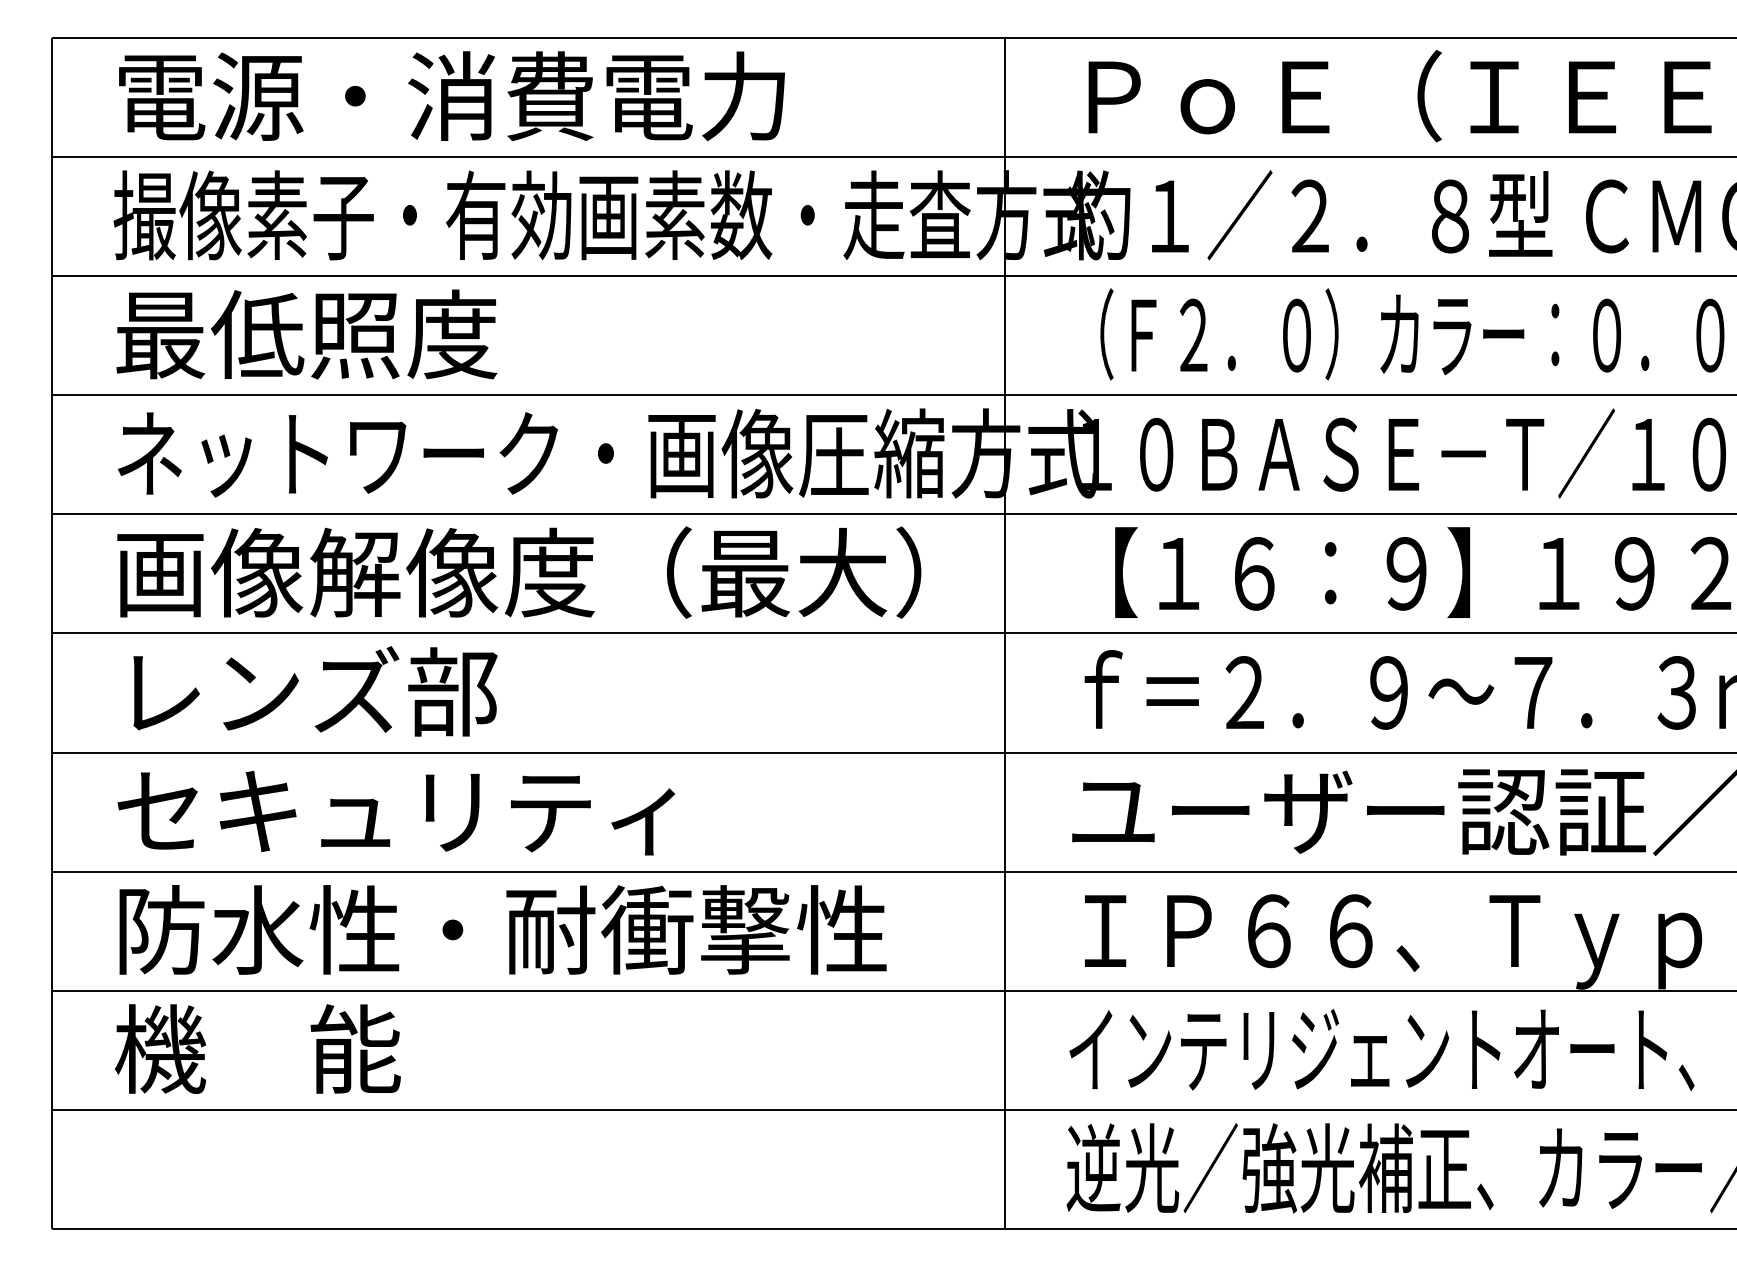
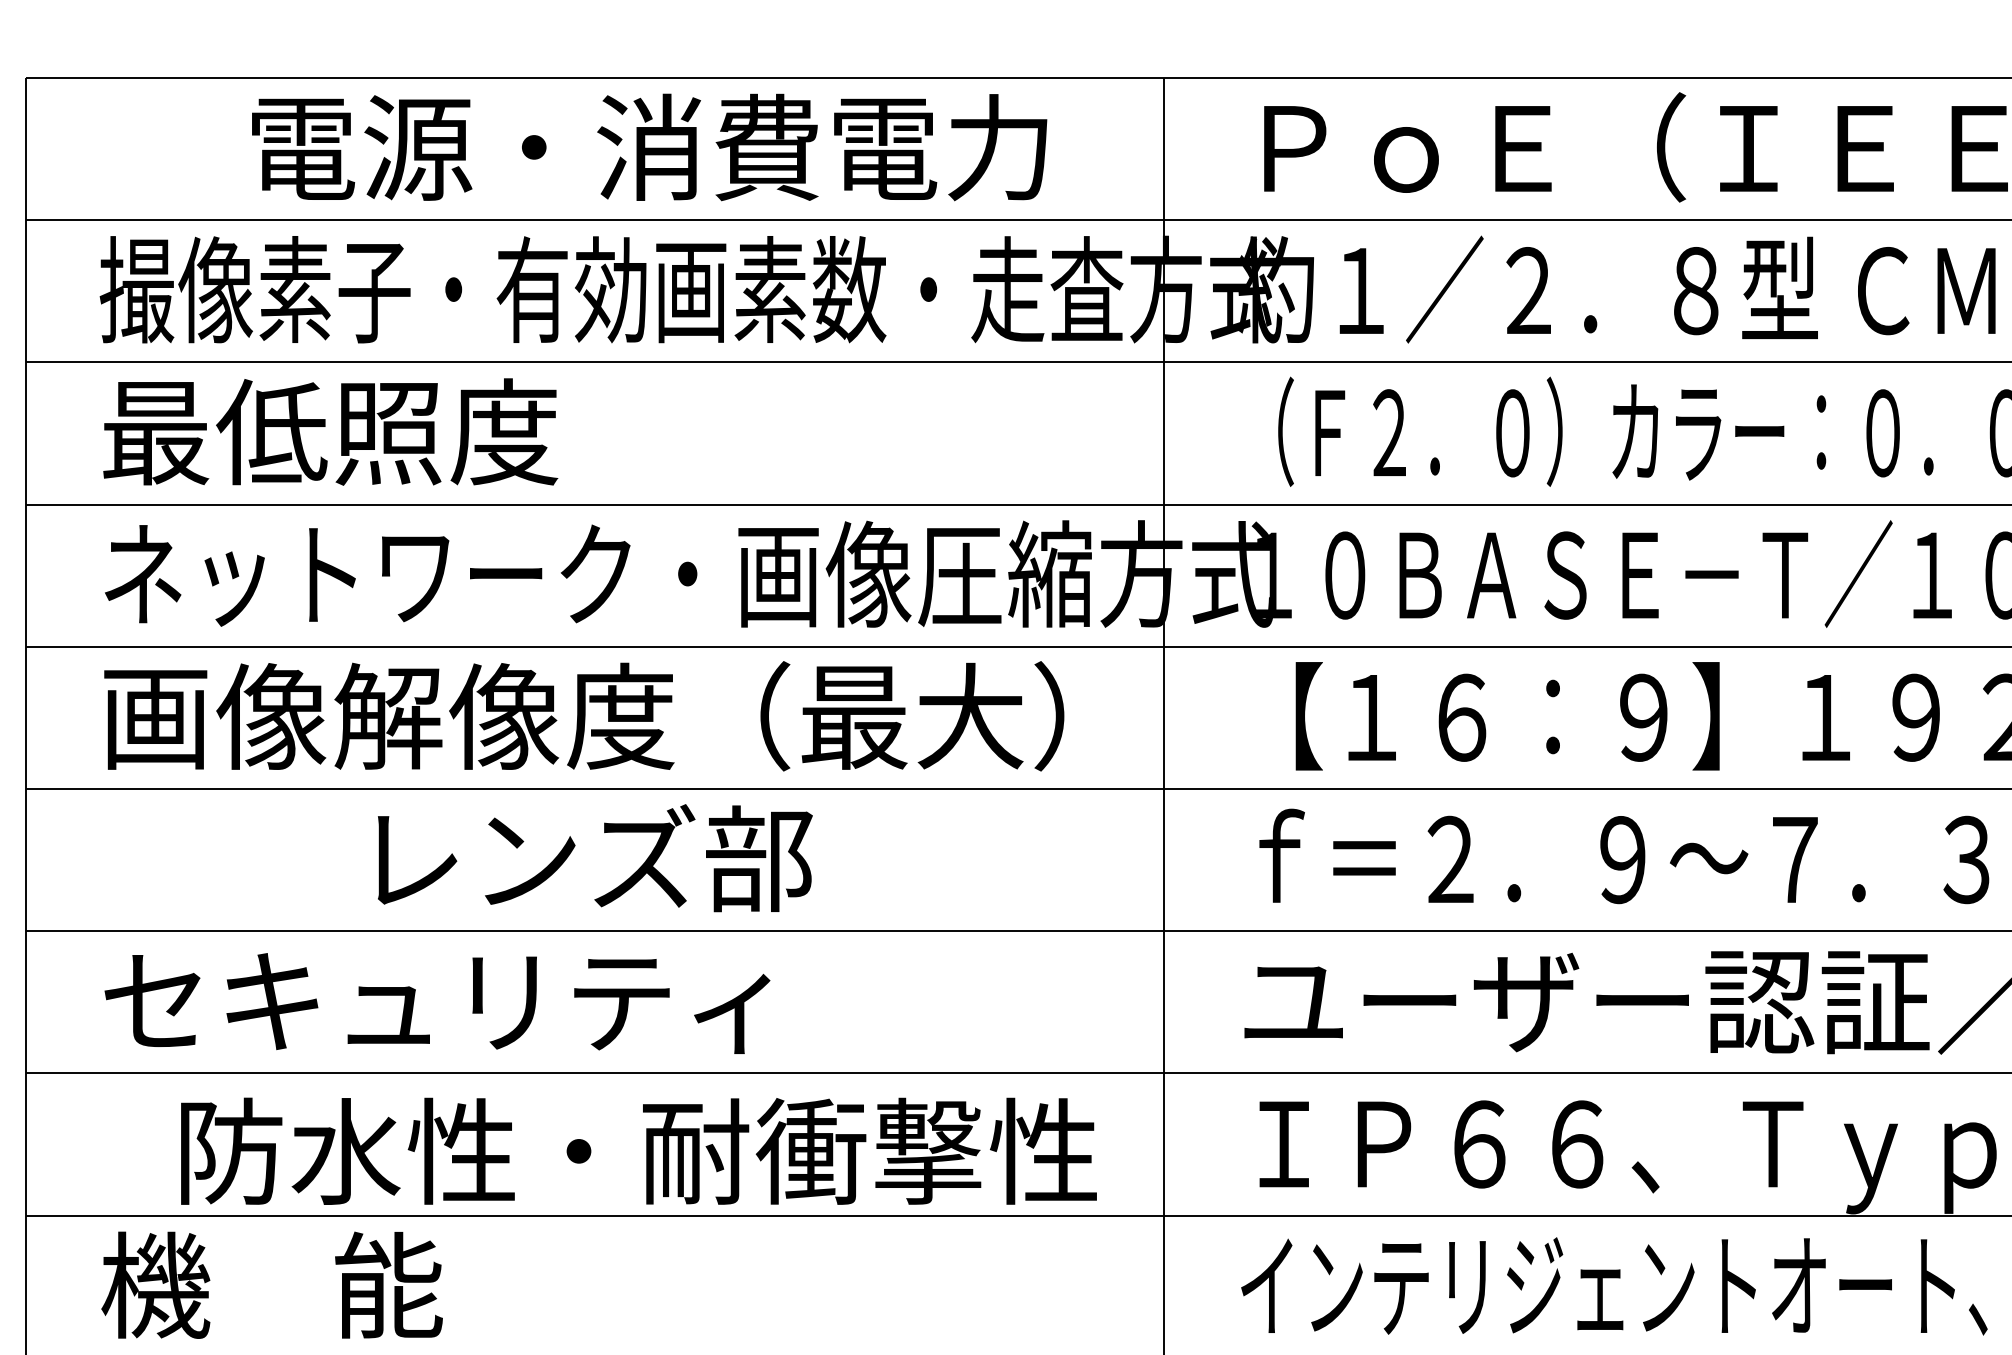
text: (451, 96) -> (648, 147), moved
text: (315, 691) -> (595, 858), moved
text: (502, 929) -> (638, 1150), moved

